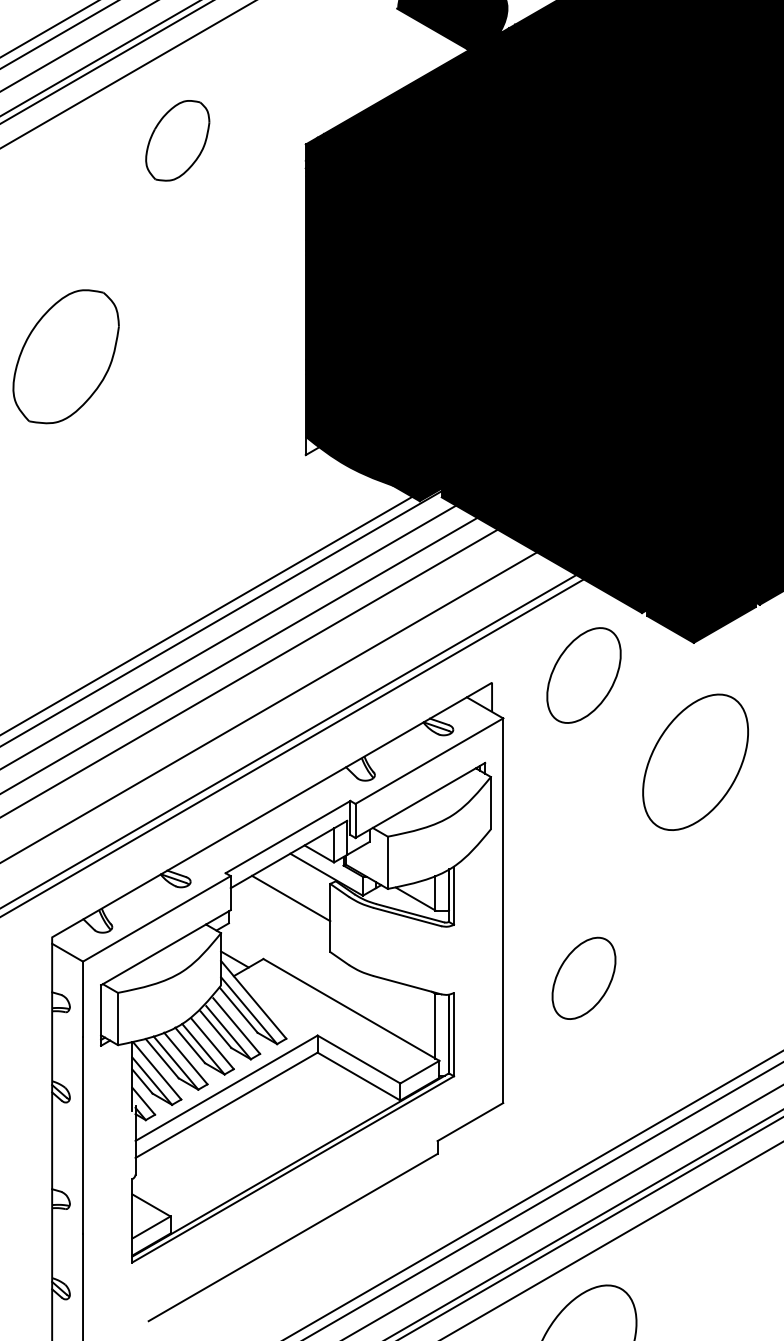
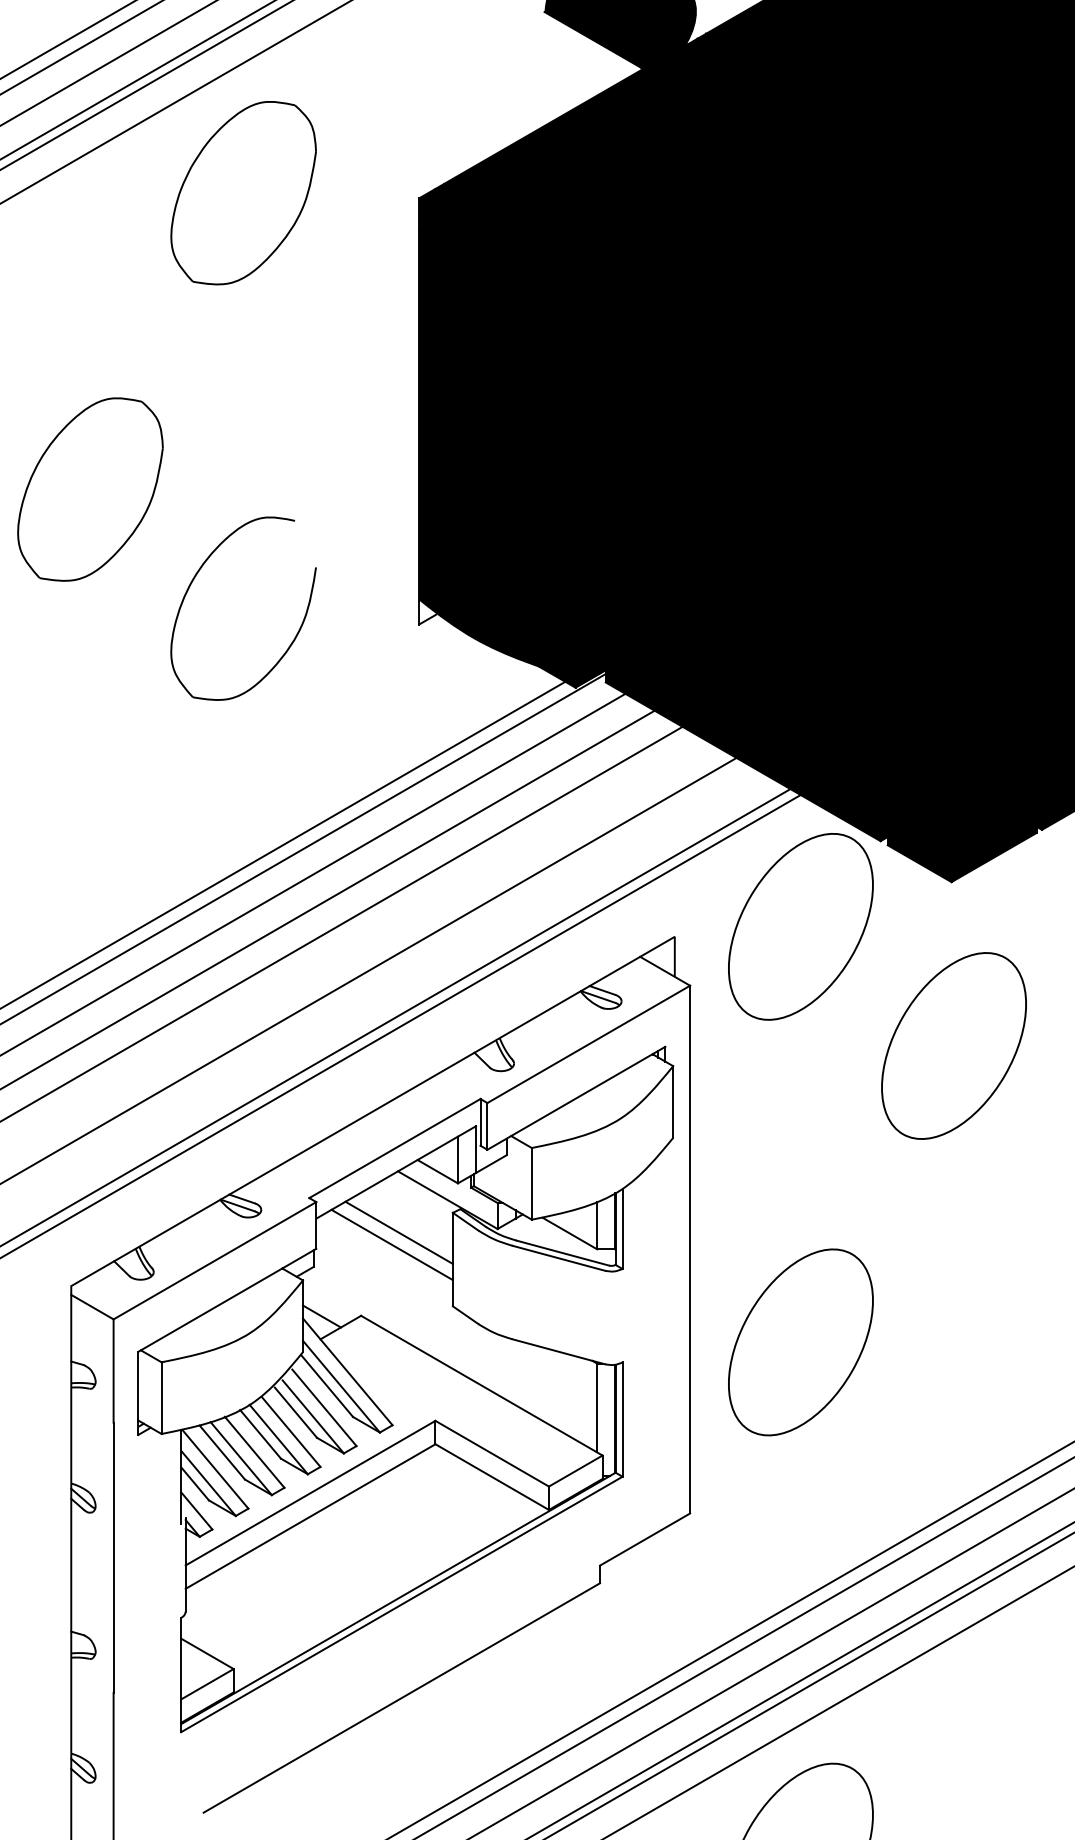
part: (177, 140) -> (243, 193), size x1.67
part: (141, 423) -> (193, 581), added
part: (583, 675) -> (800, 926), size x1.43
line: (285, 907) -> (391, 1244), added
part: (583, 978) -> (800, 1342), size x1.67

